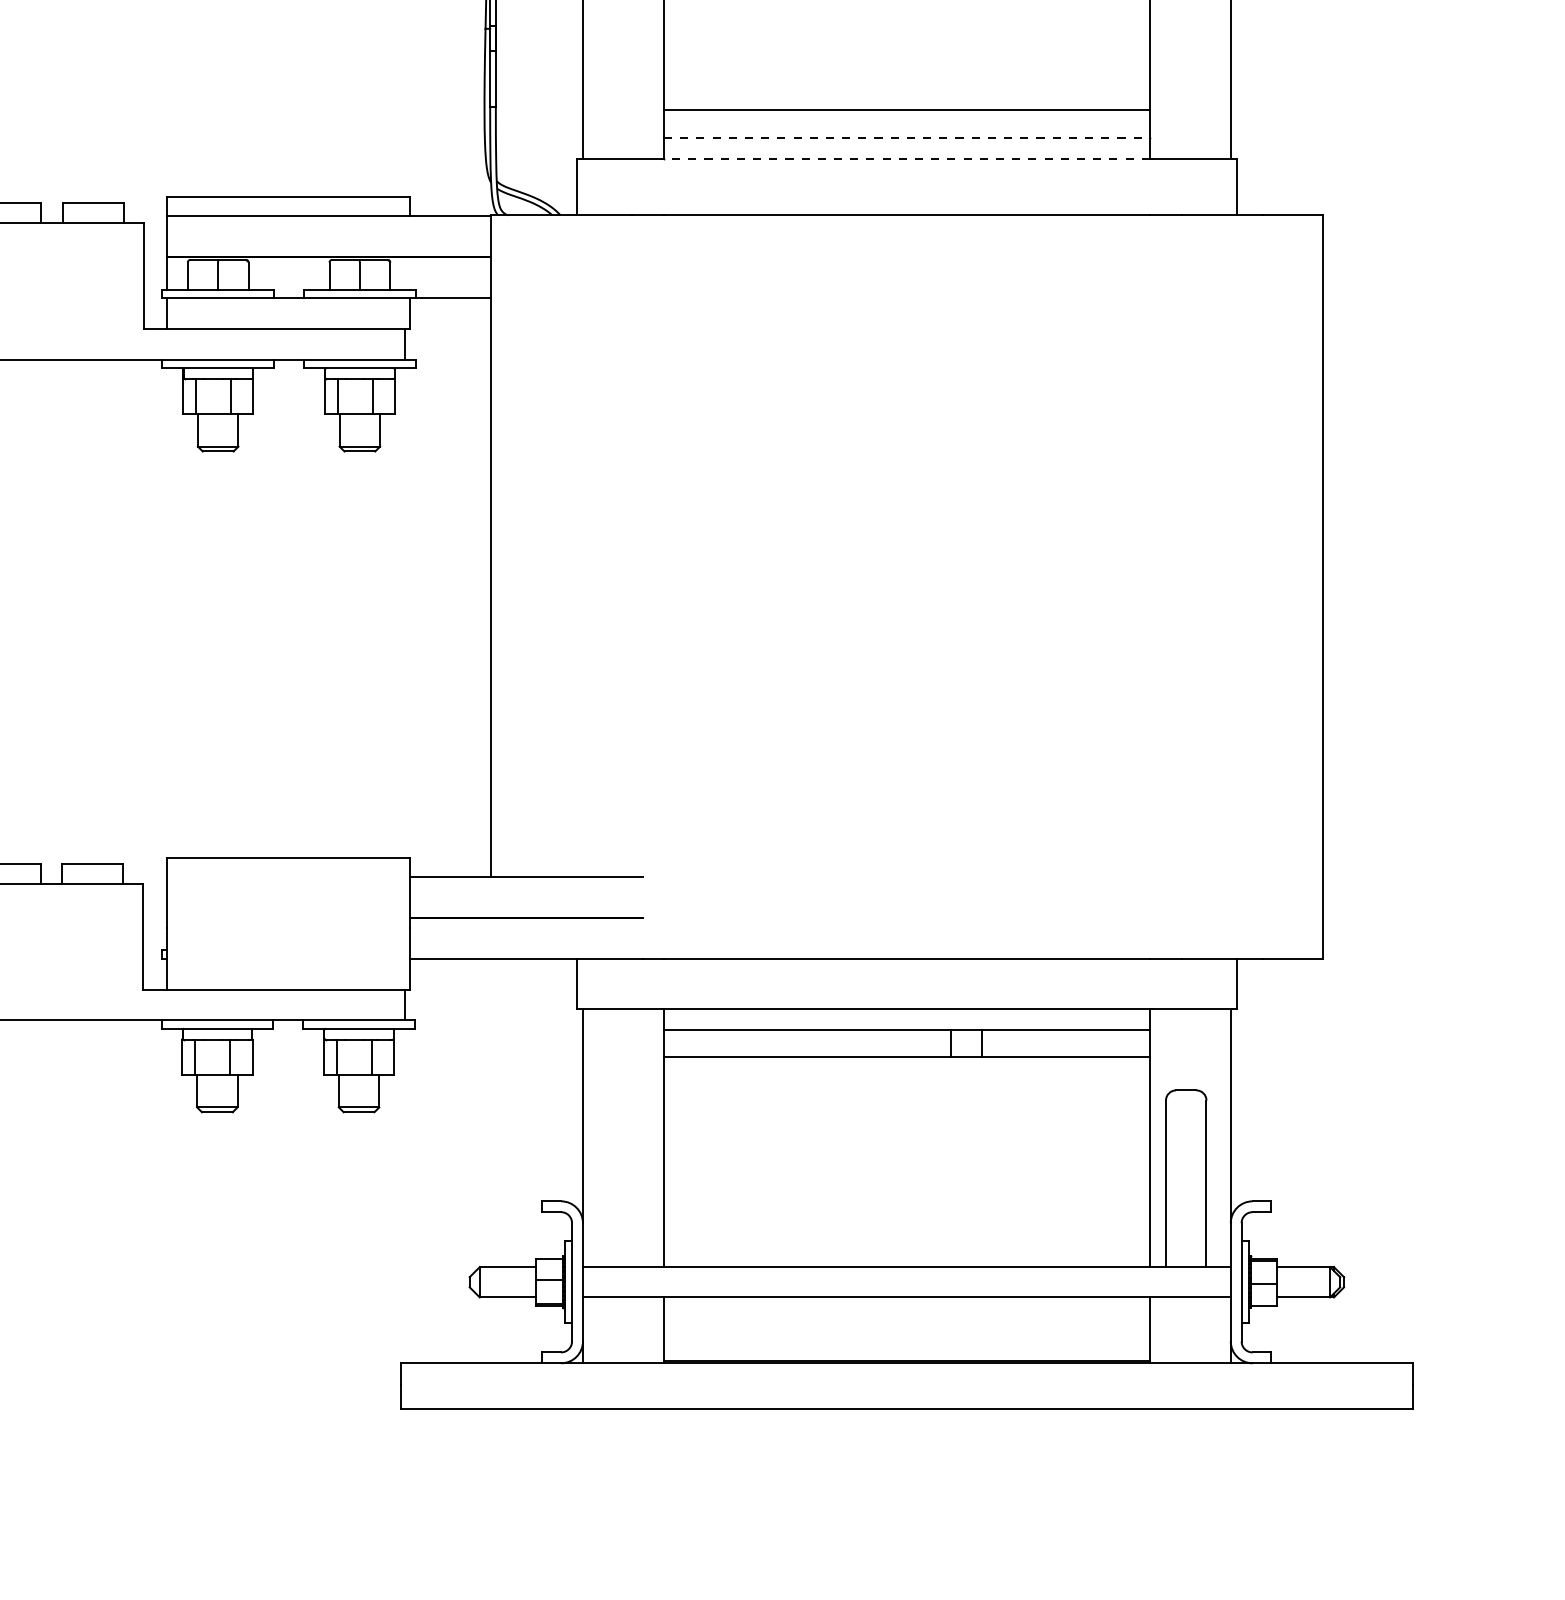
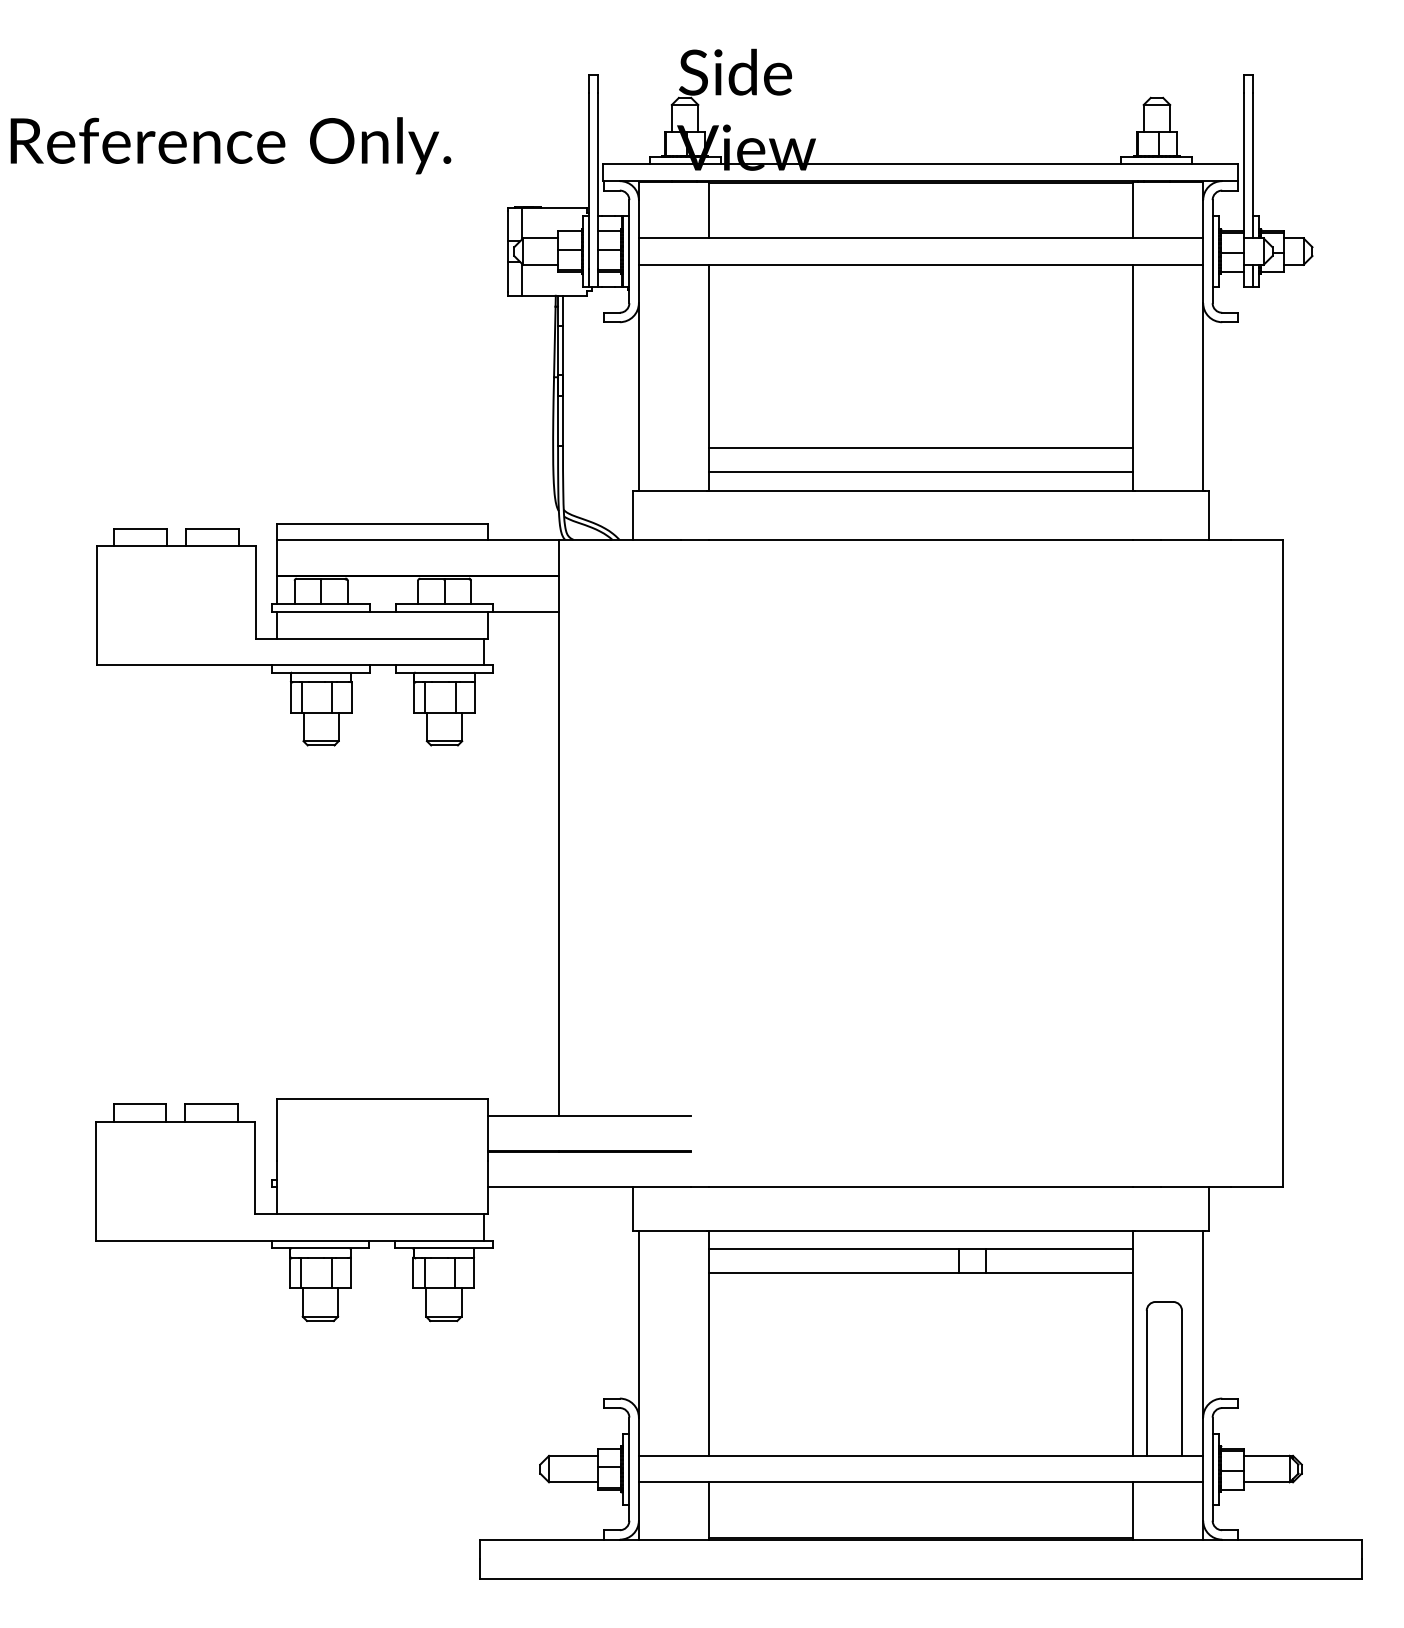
line: (907, 138) -> (921, 472), dashed -> solid
line: (907, 158) -> (921, 490), dashed -> solid

